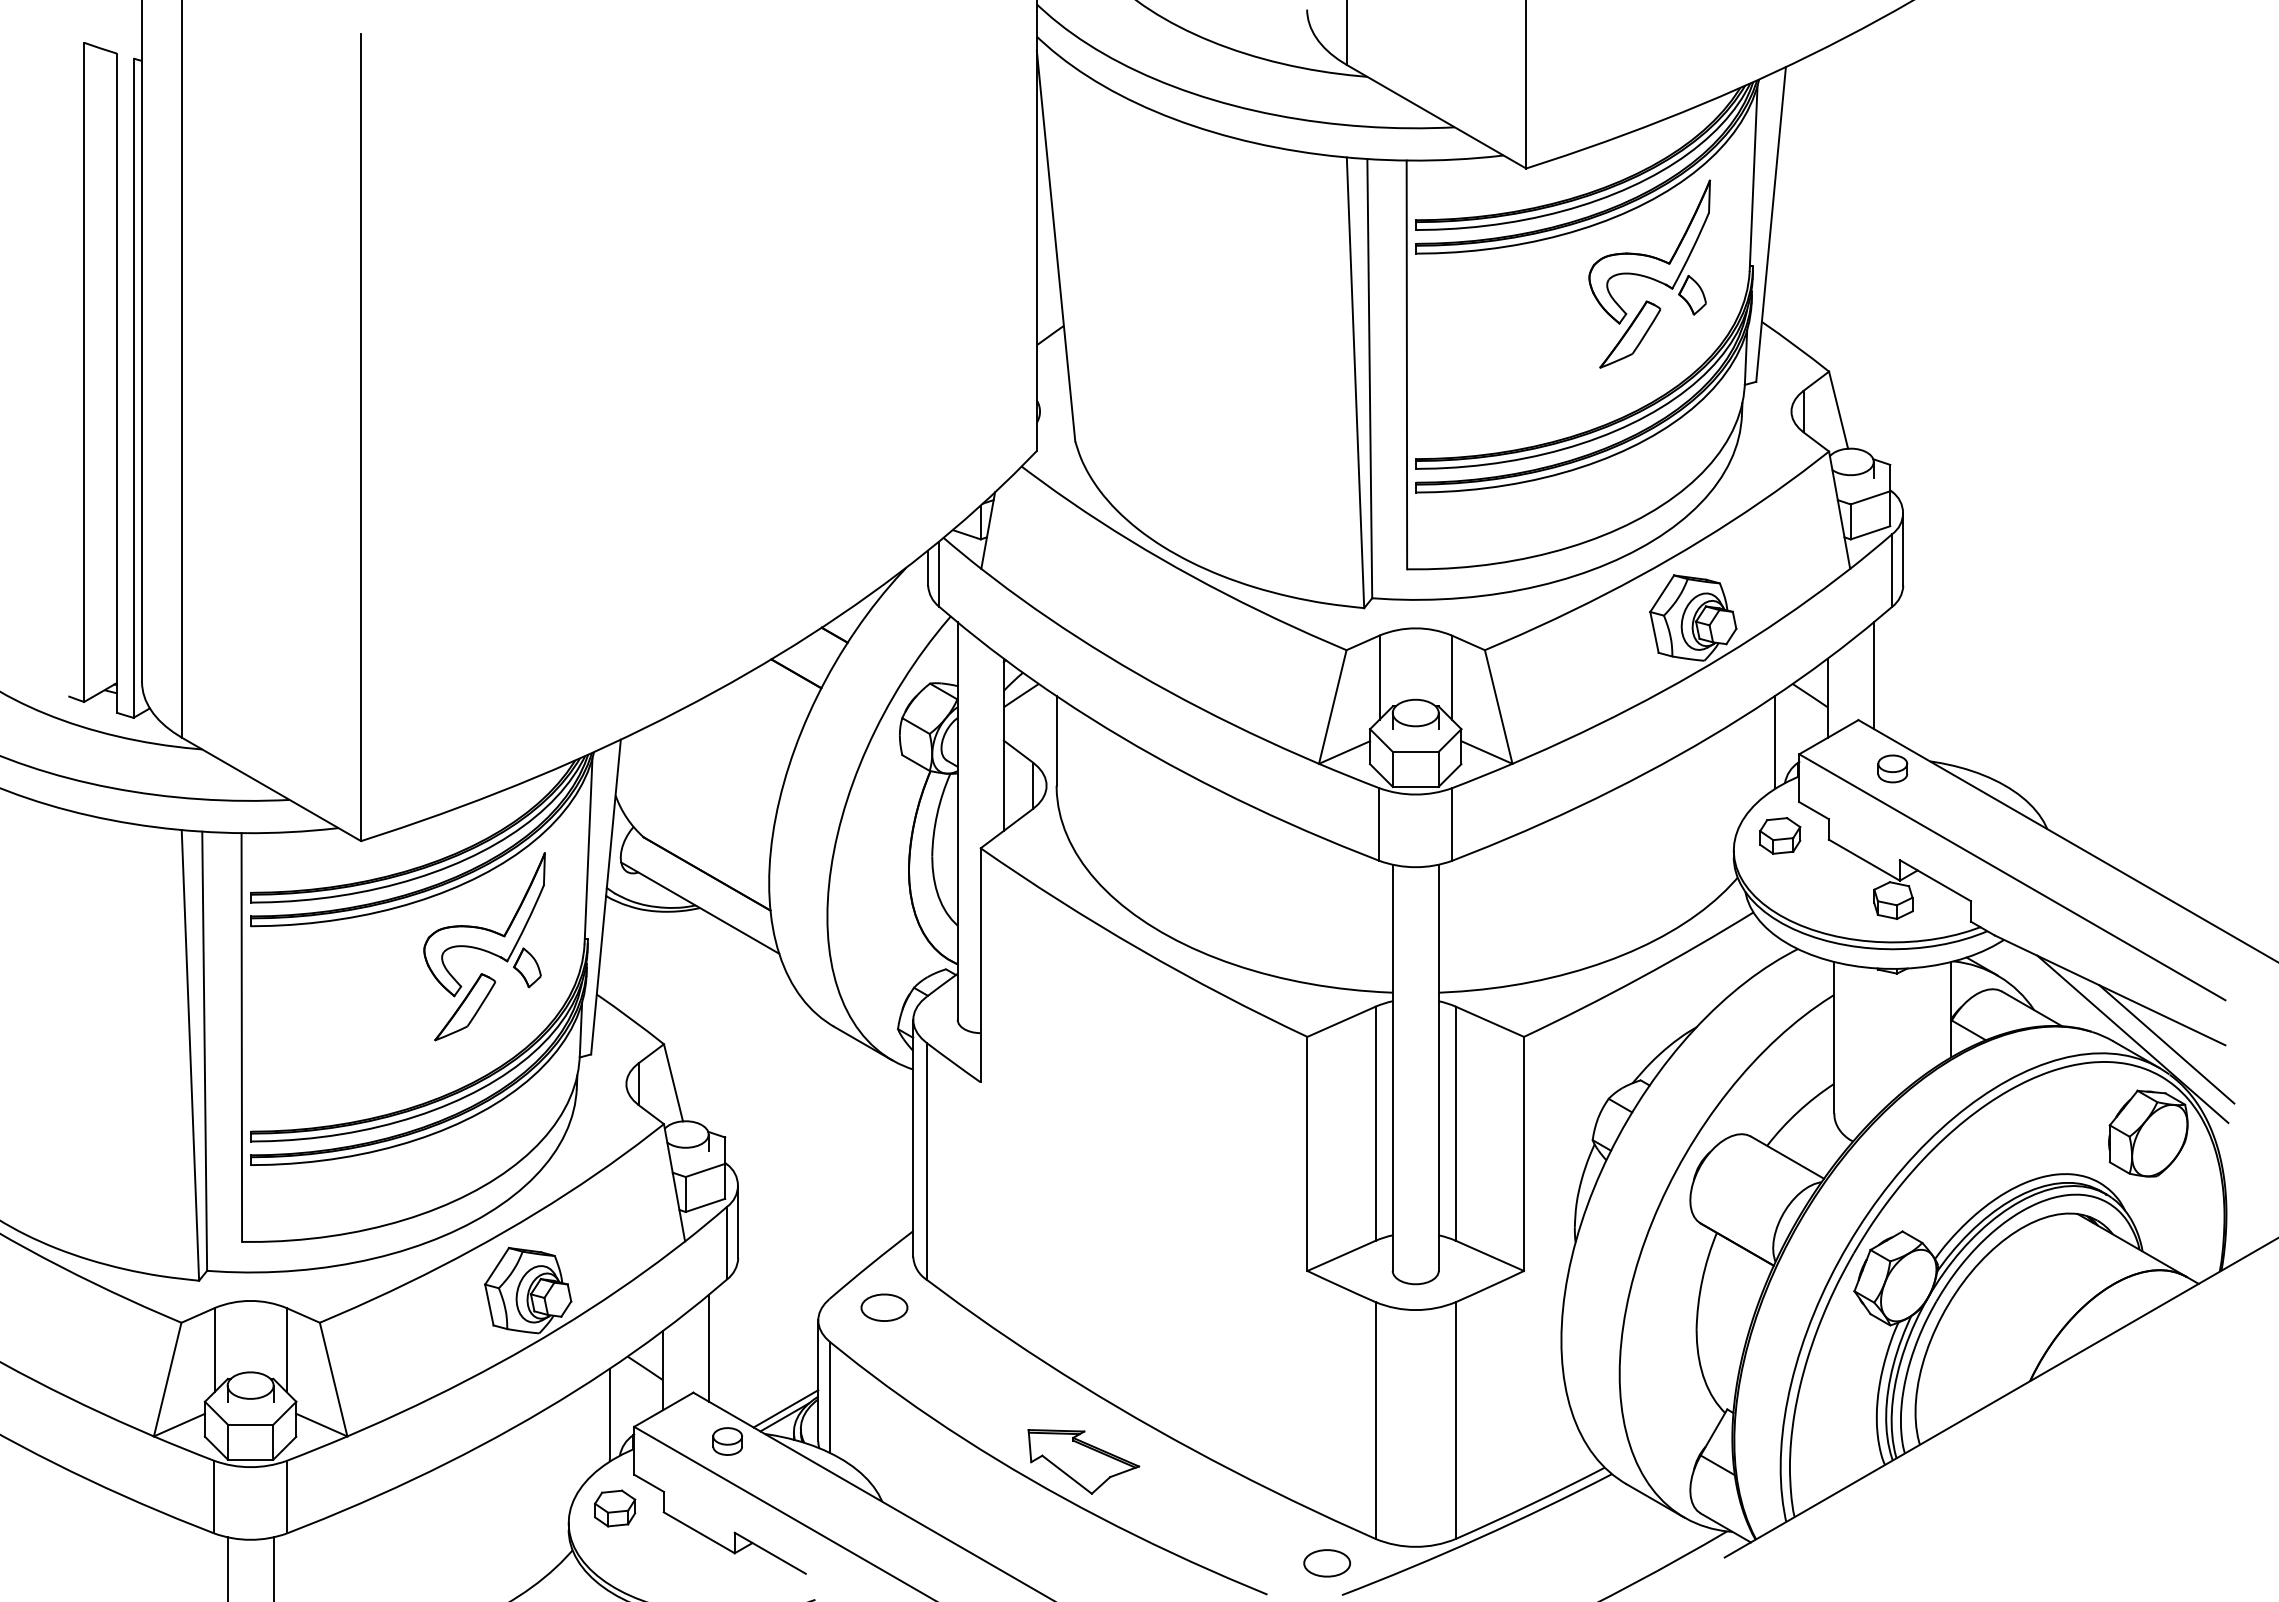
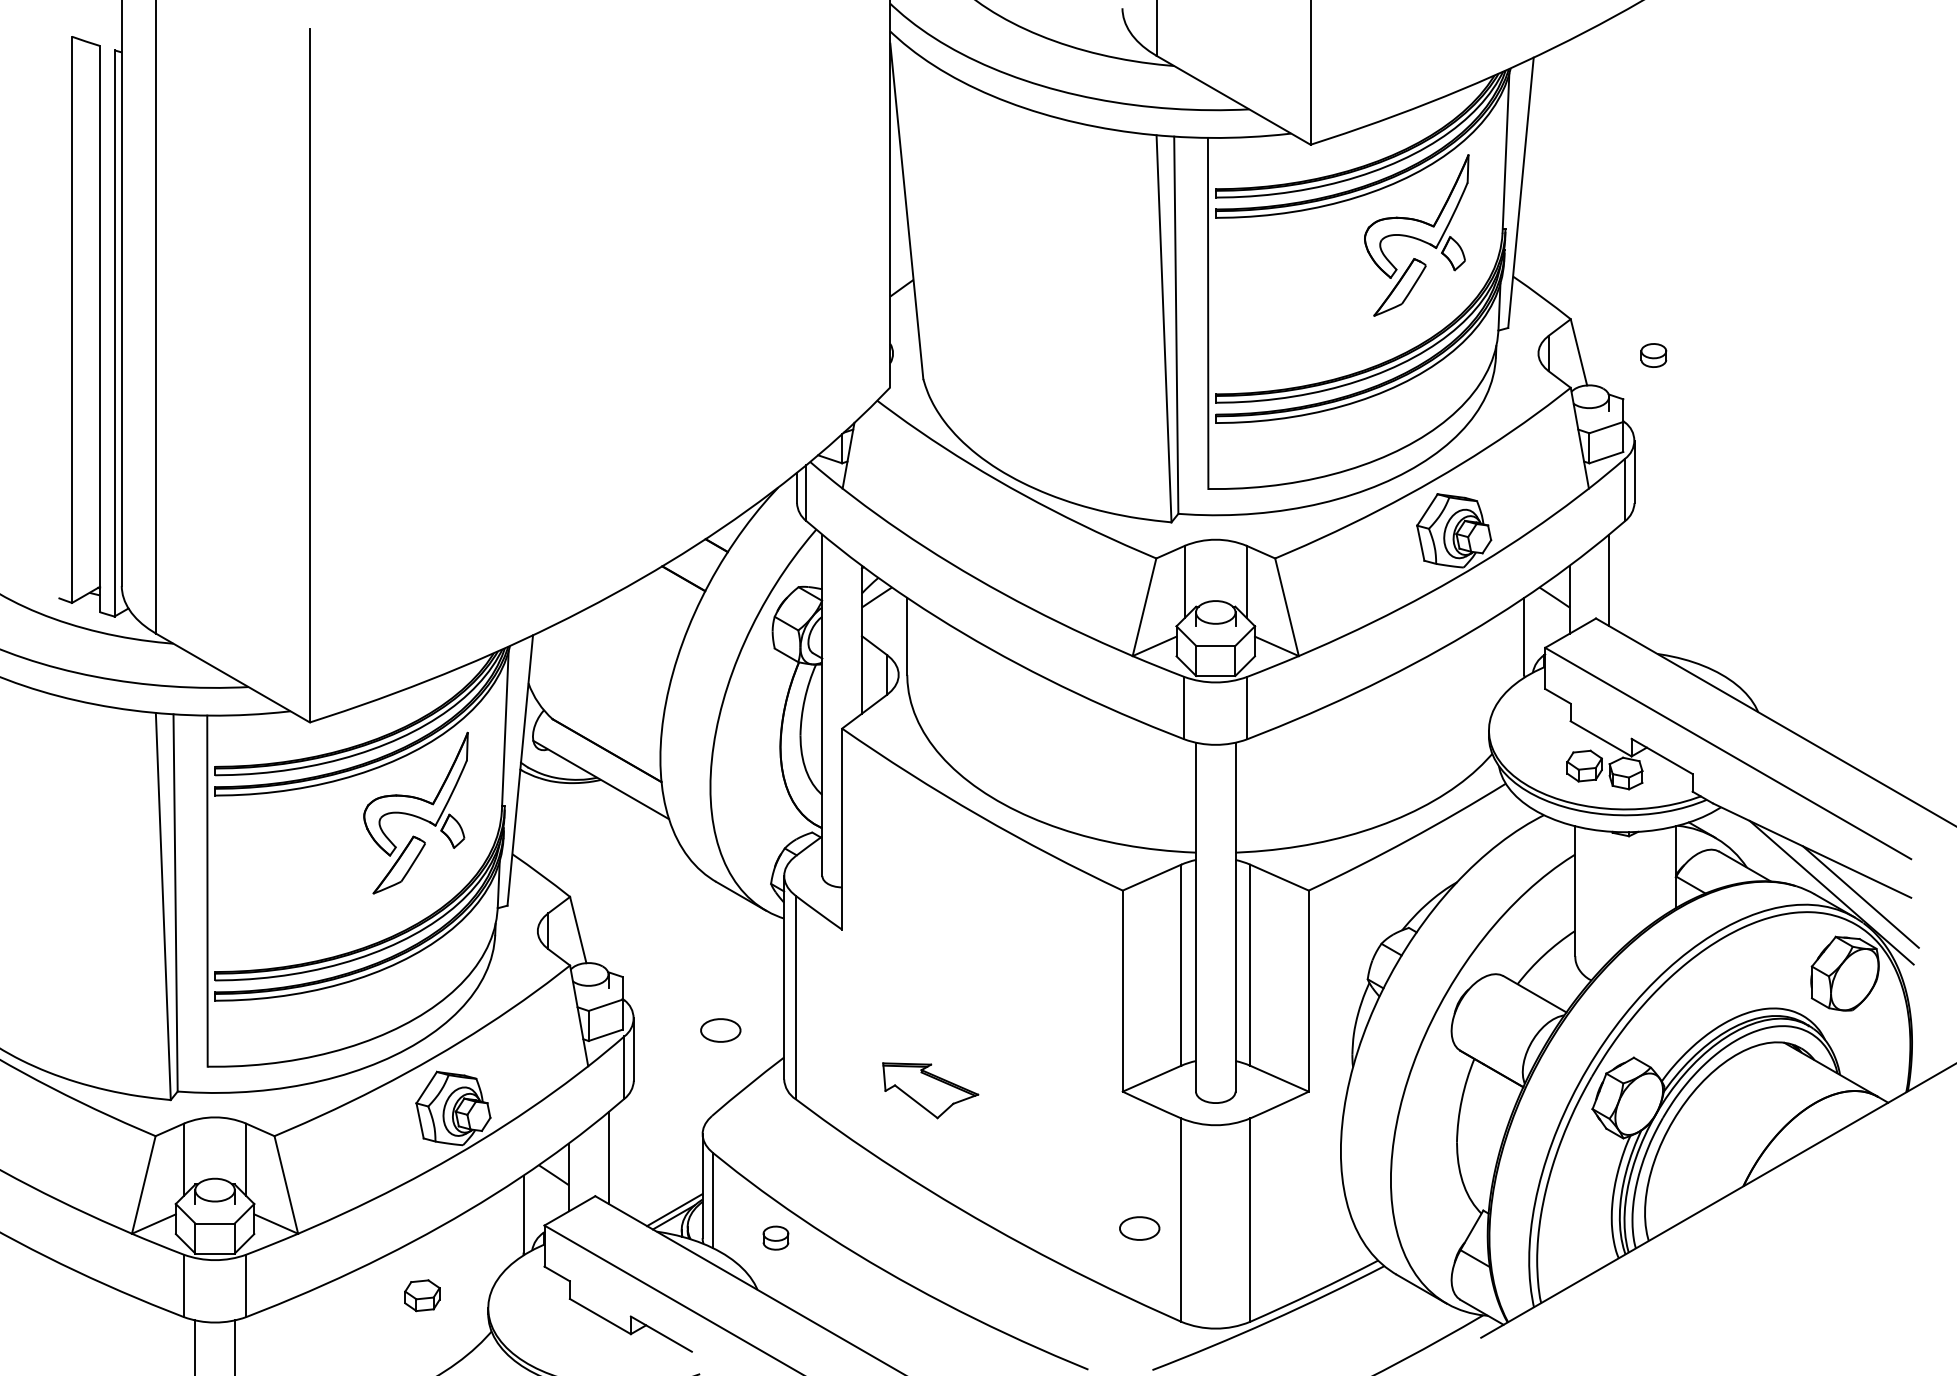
part: (1892, 768) -> (1653, 355), moved
part: (1780, 835) -> (1584, 765), moved
part: (884, 1307) -> (720, 1030), moved
part: (727, 1441) -> (775, 1238), moved
part: (1083, 1461) -> (930, 1090), moved
part: (615, 1508) -> (422, 1295), moved
part: (1326, 1563) -> (1139, 1228), moved

